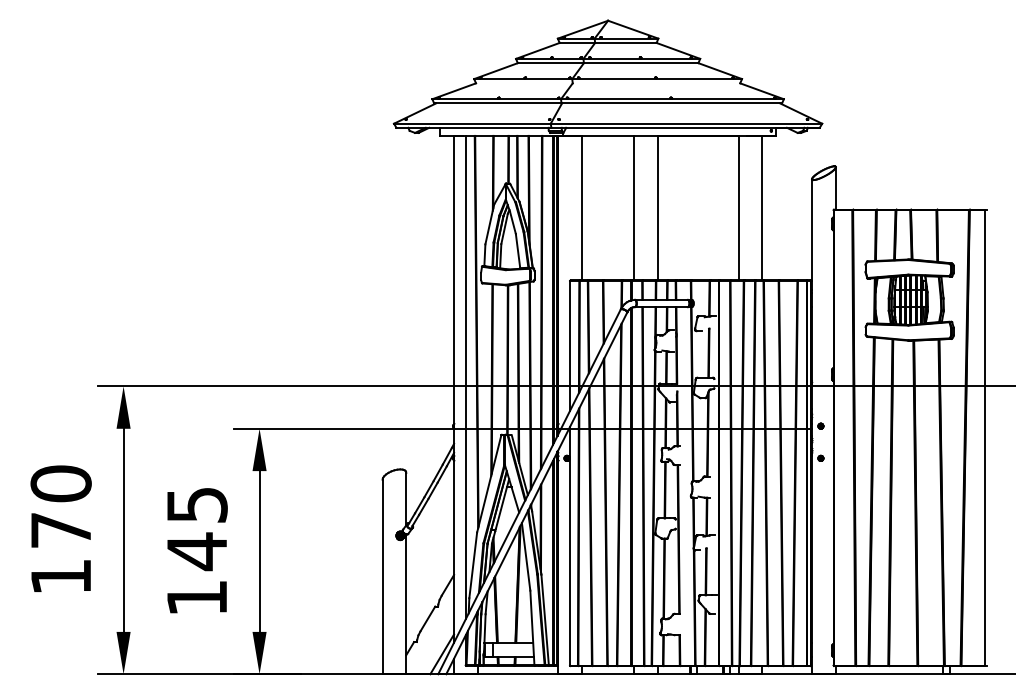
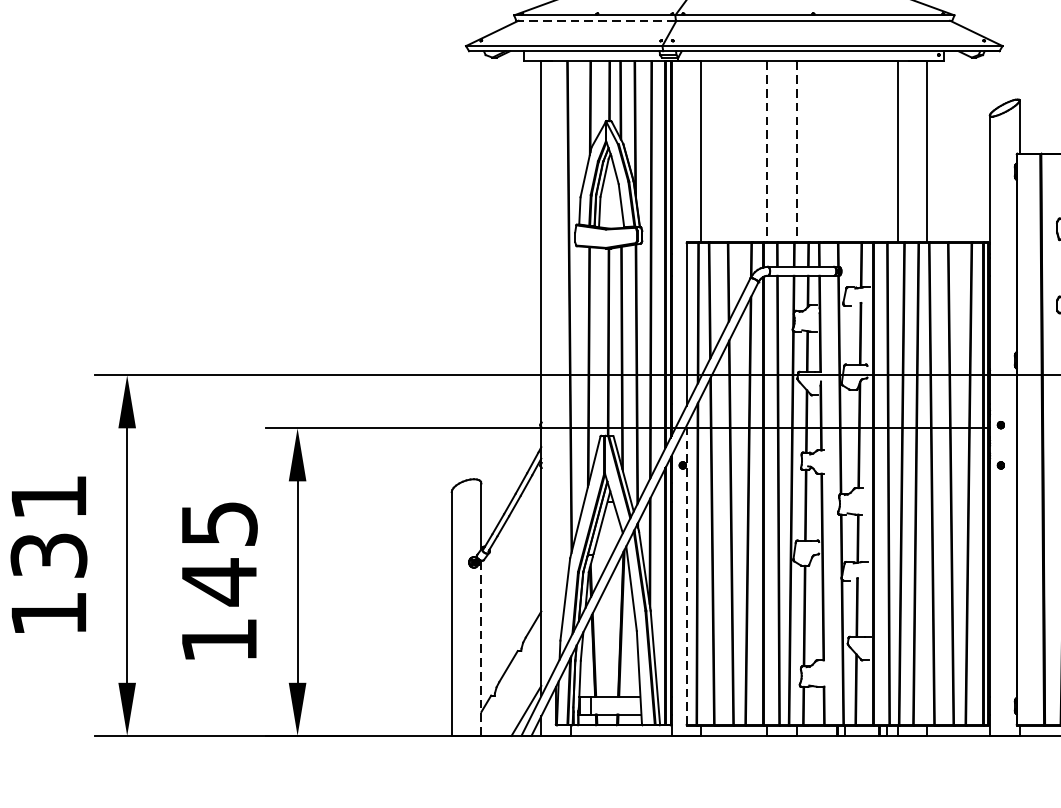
line: (497, 103) -> (595, 20), solid -> dashed
line: (634, 208) -> (767, 152), solid -> dashed
line: (658, 208) -> (797, 152), solid -> dashed
line: (465, 377) -> (555, 364), removed
text: (60, 506) -> (48, 525), 170 -> 131
line: (570, 545) -> (687, 574), solid -> dashed
line: (406, 604) -> (481, 648), solid -> dashed

